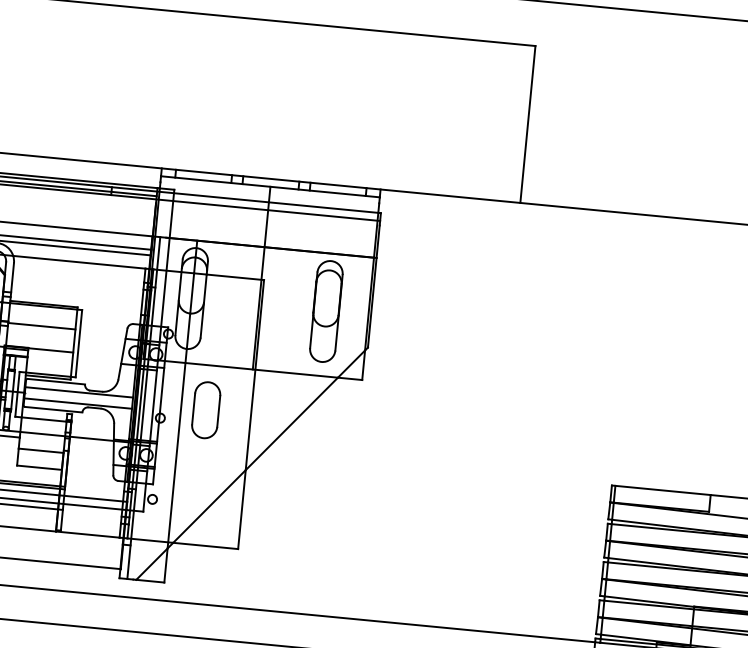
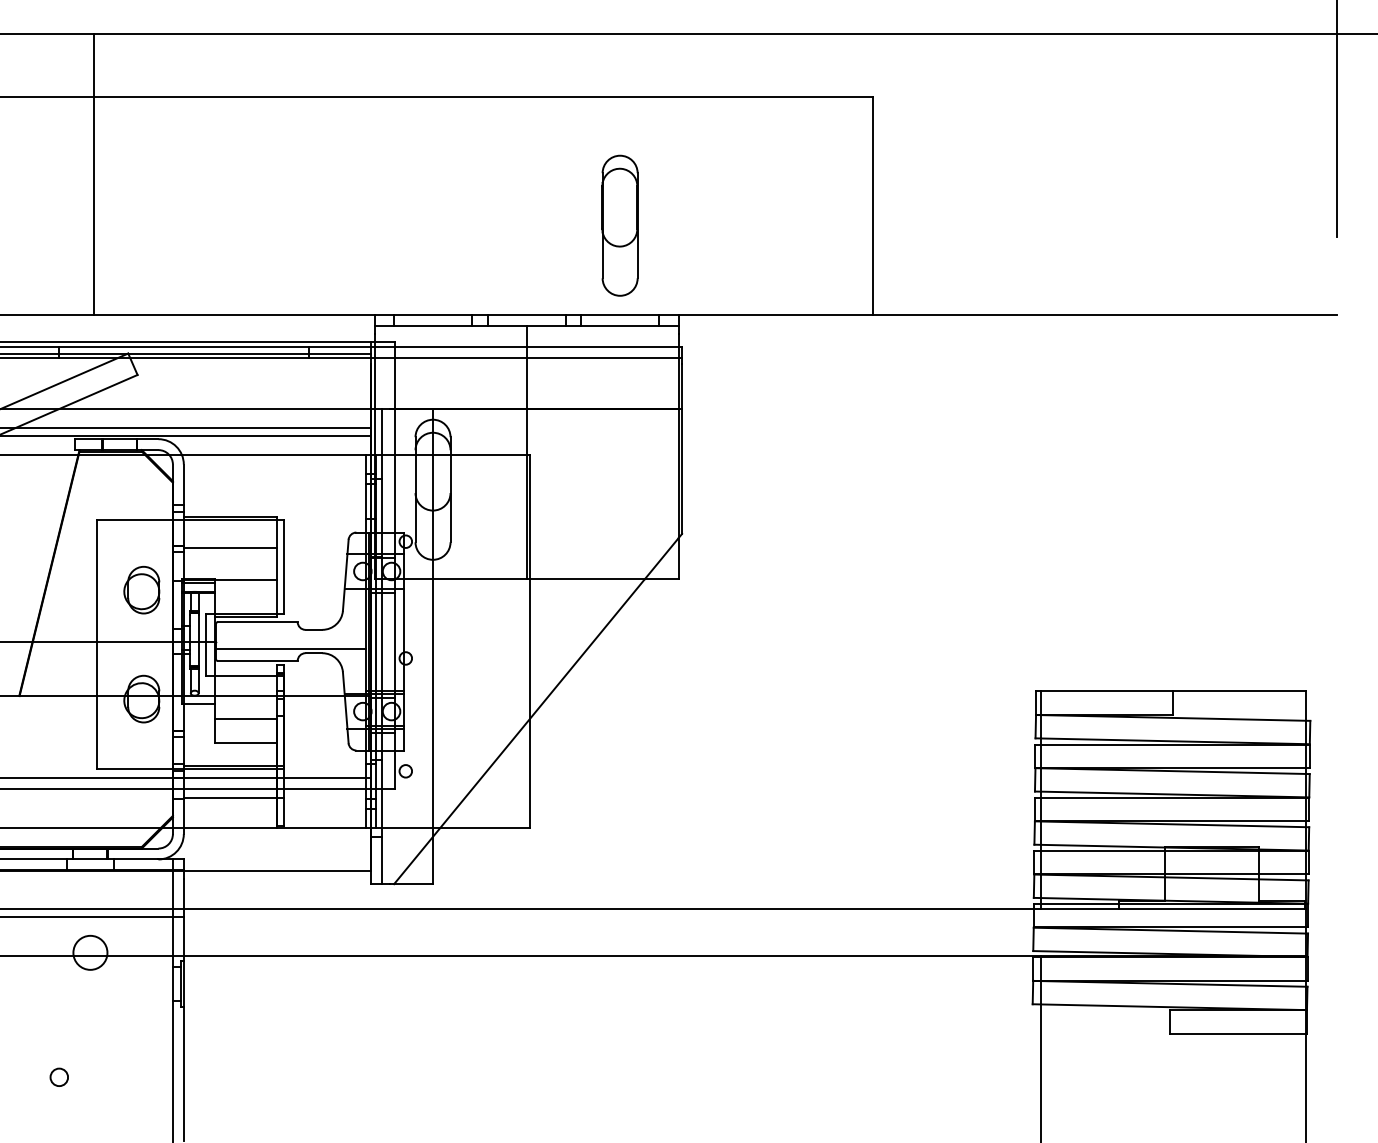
part: (325, 311) -> (619, 225), moved
line: (79, 392) -> (290, 633), removed
part: (205, 410) -> (467, 641), removed

